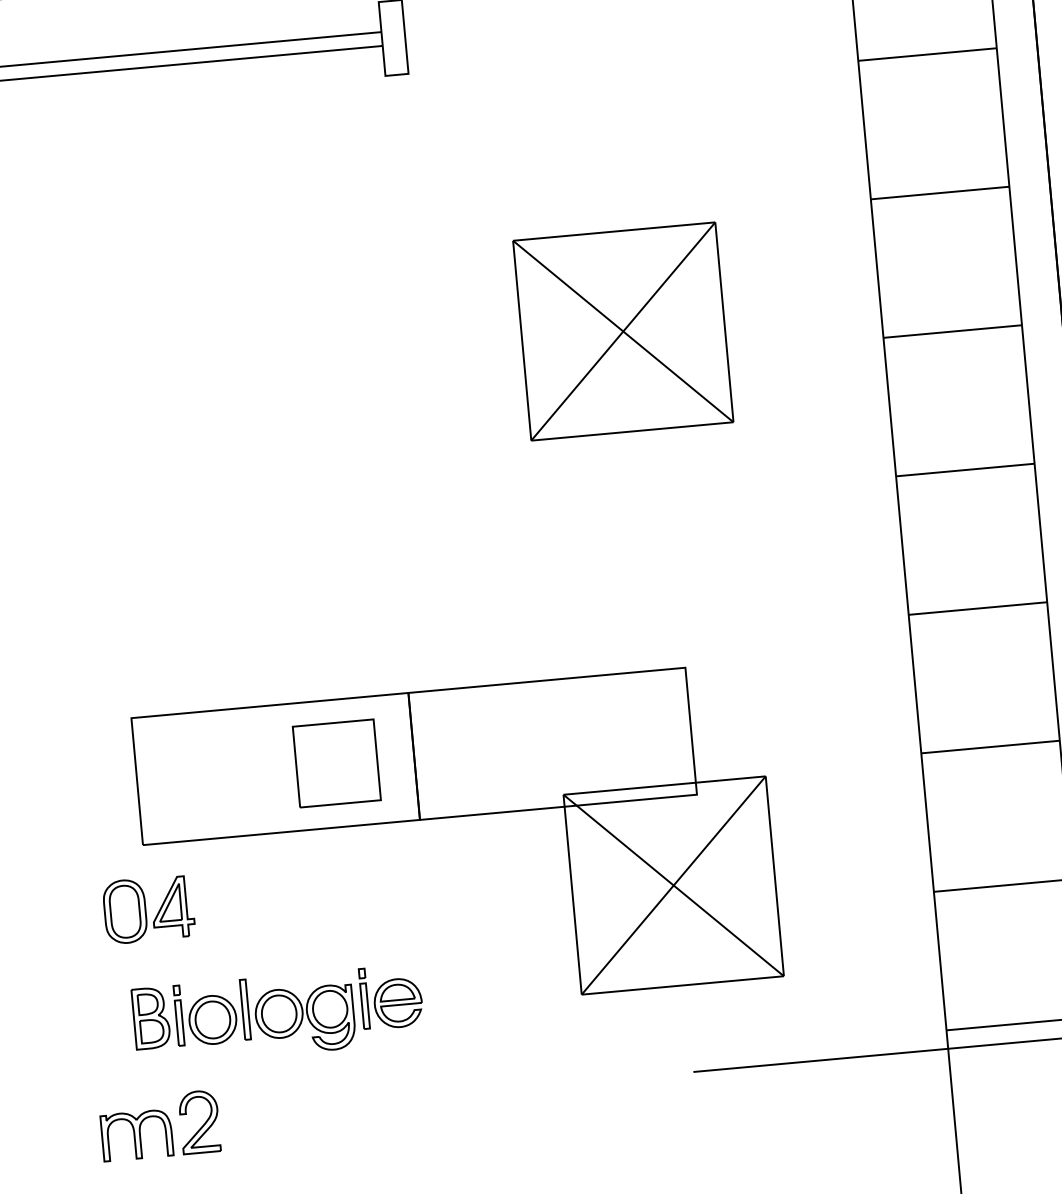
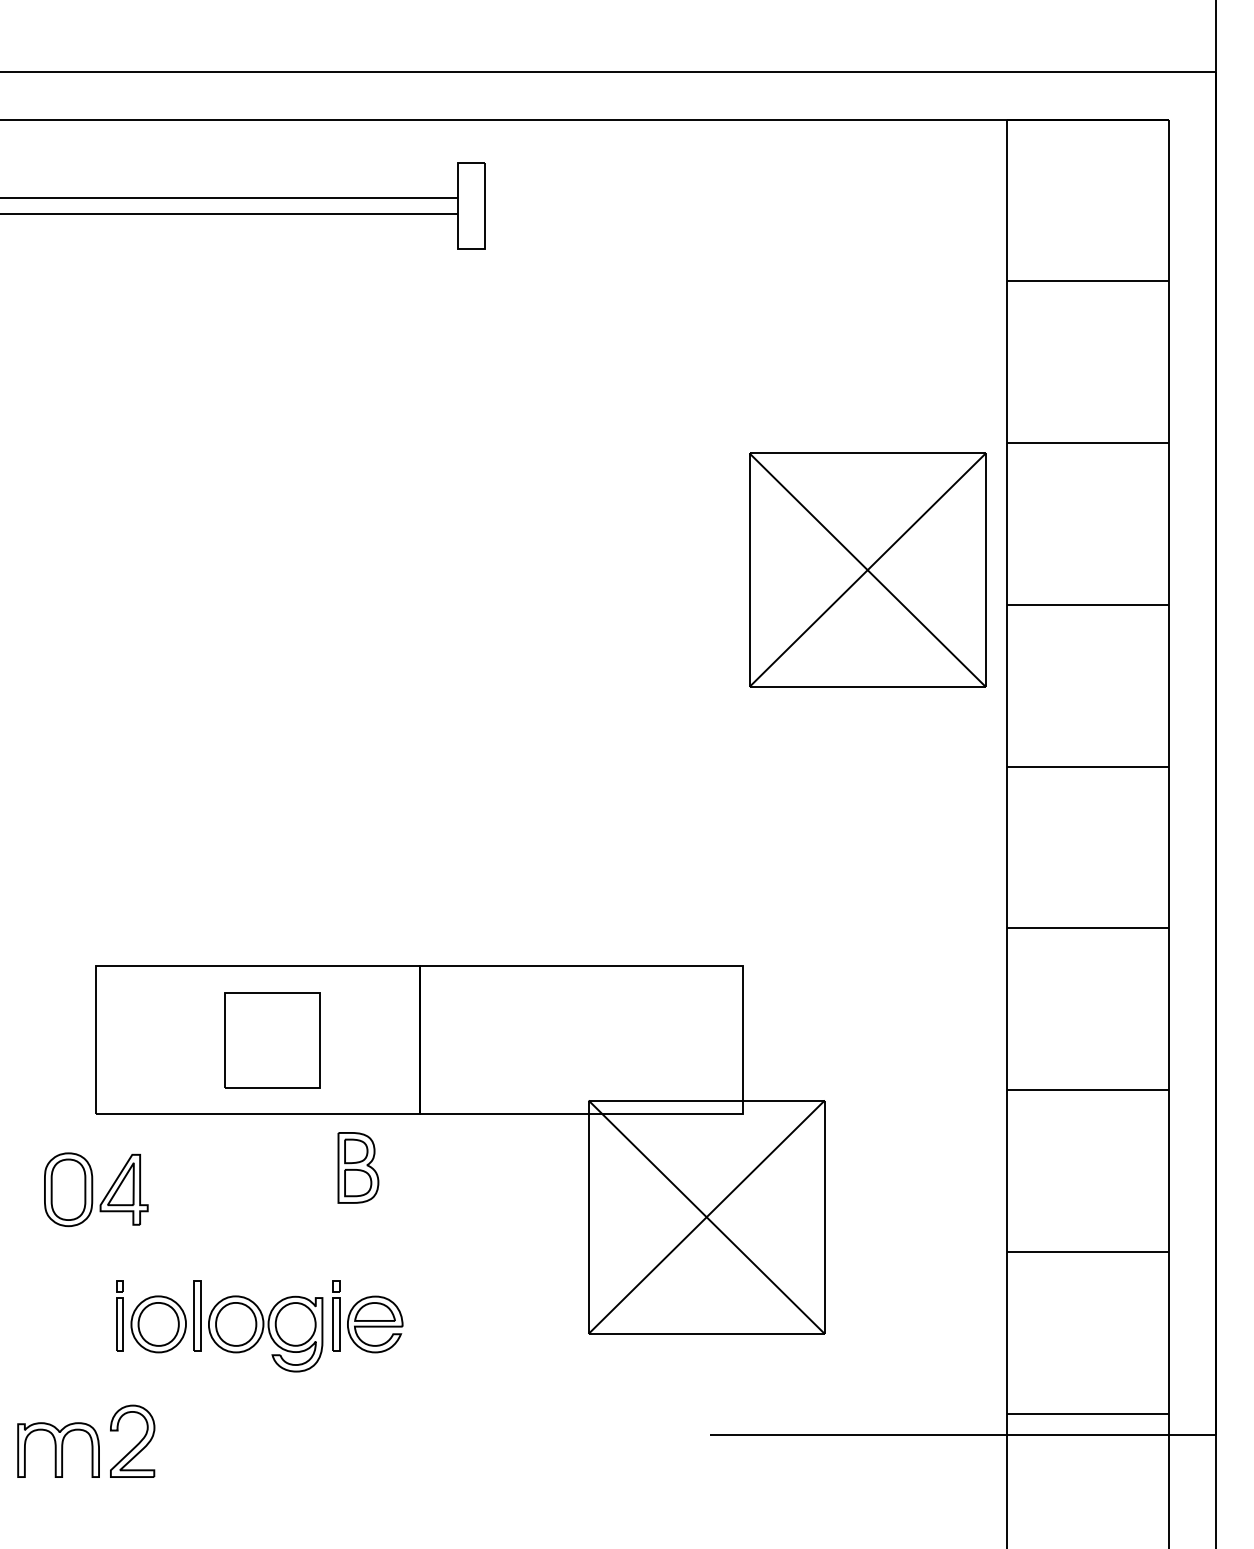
part: (623, 330) -> (867, 569), moved
part: (337, 763) -> (272, 1040), moved
part: (151, 1017) -> (358, 1167), moved

